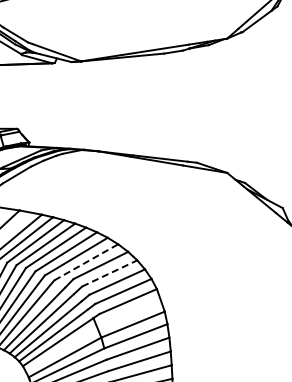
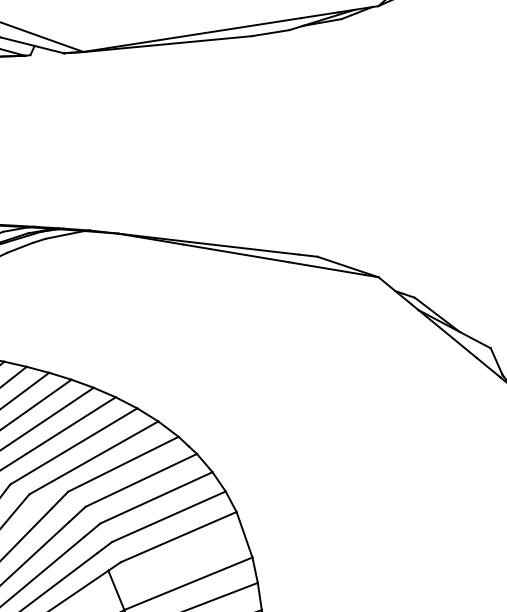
line: (86, 262) -> (94, 458), dashed -> solid
line: (110, 273) -> (142, 480), dashed -> solid

